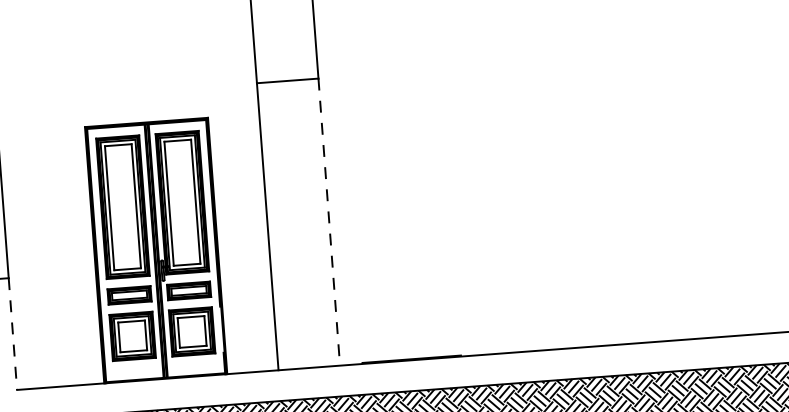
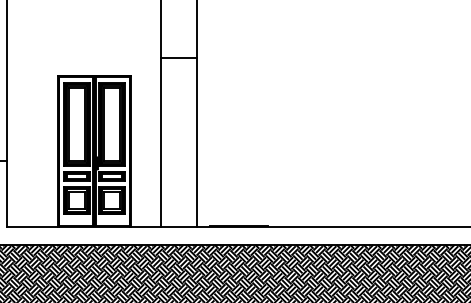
line: (329, 222) -> (197, 142), dashed -> solid
line: (12, 333) -> (6, 193), dashed -> solid

